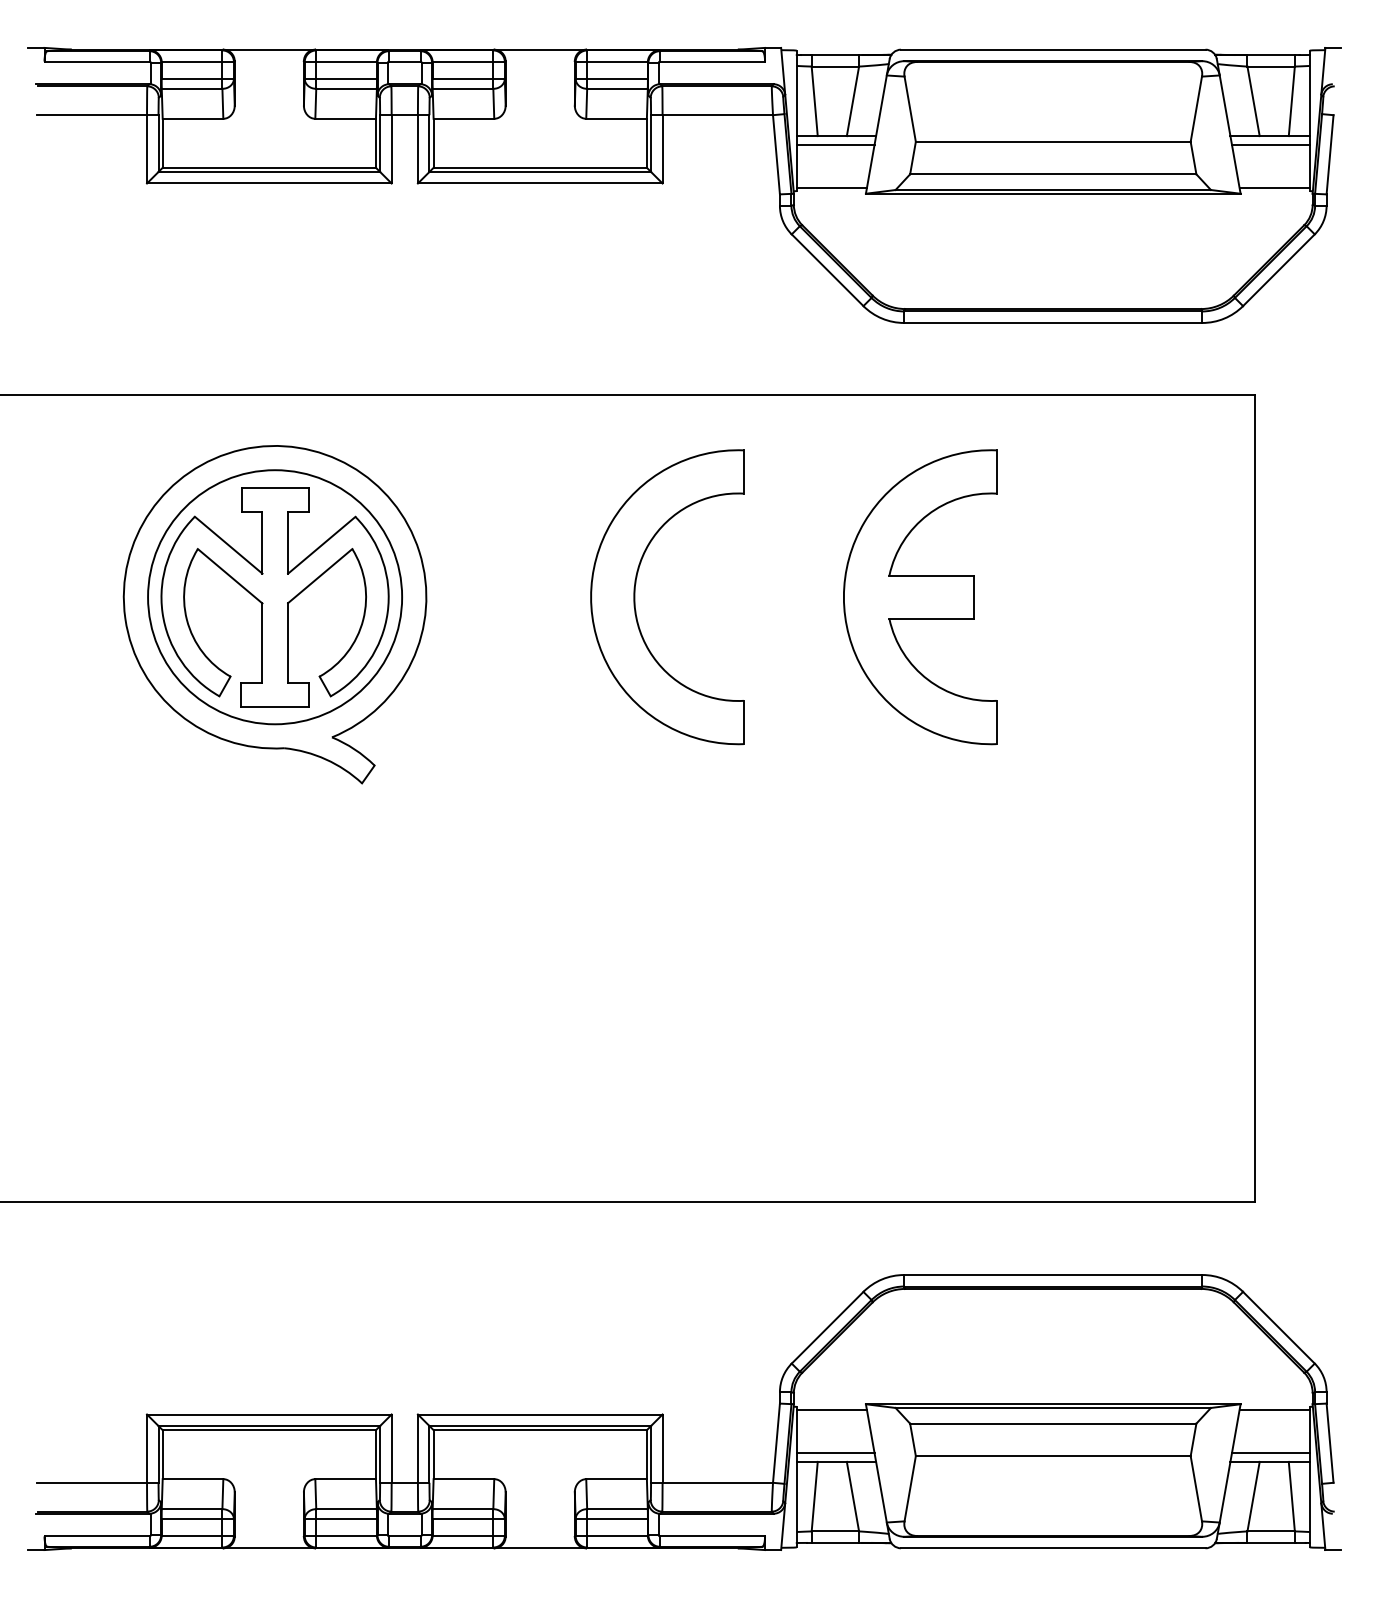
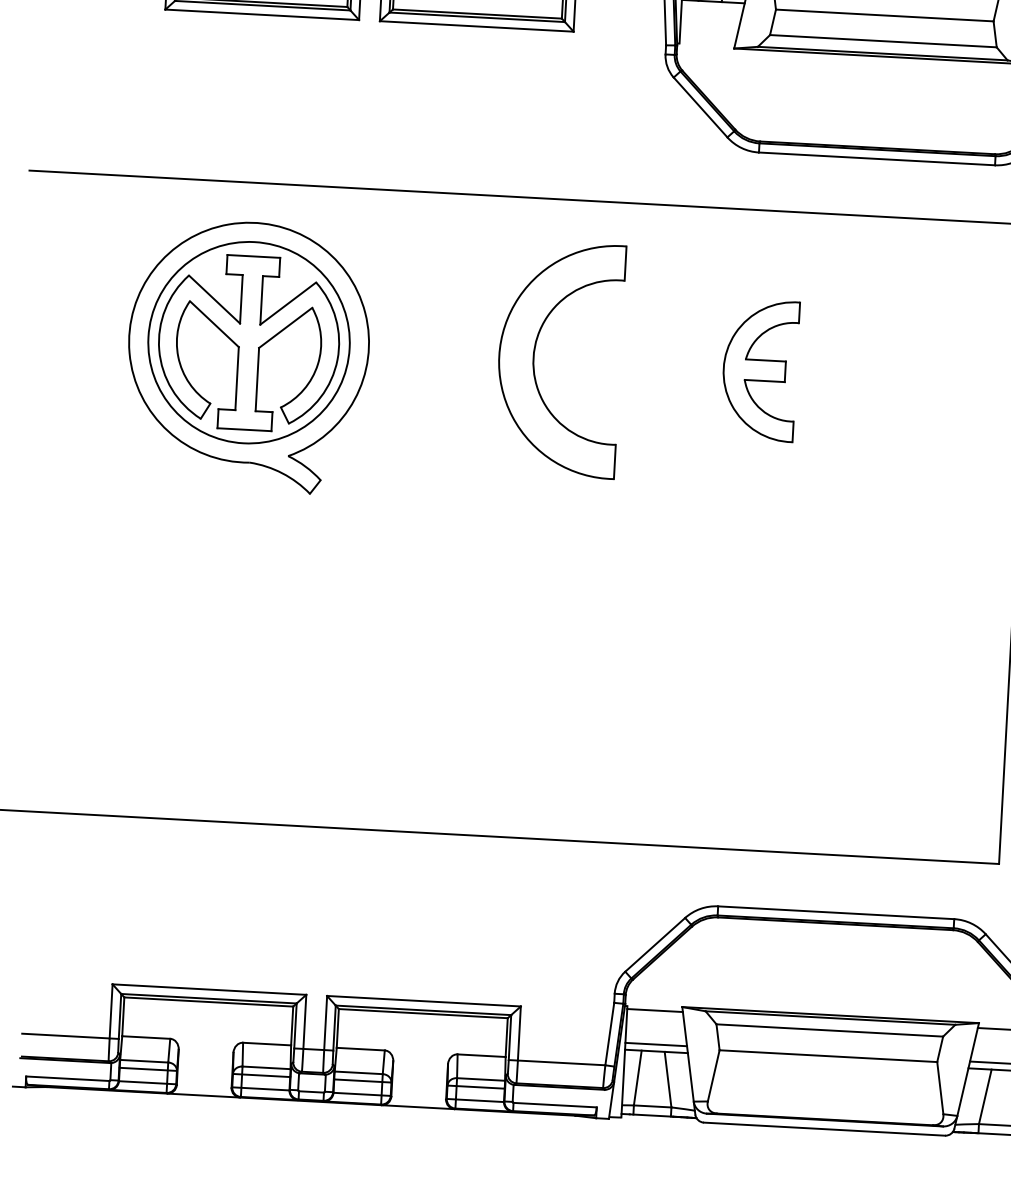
line: (835, 144) -> (712, 8), removed
line: (831, 187) -> (707, 42), removed
part: (920, 597) -> (760, 370), size x0.6

